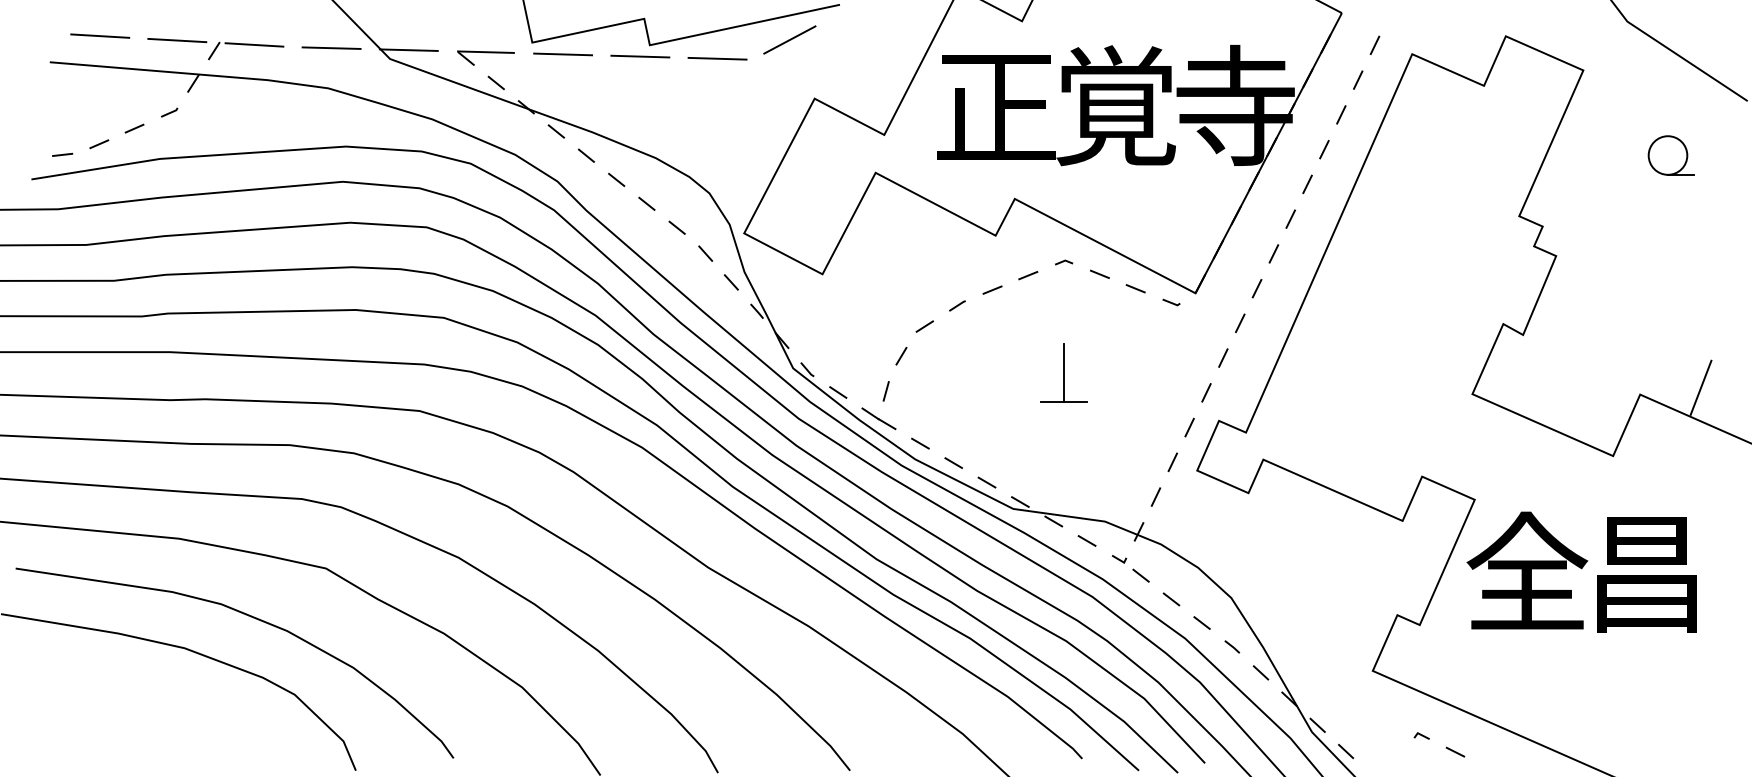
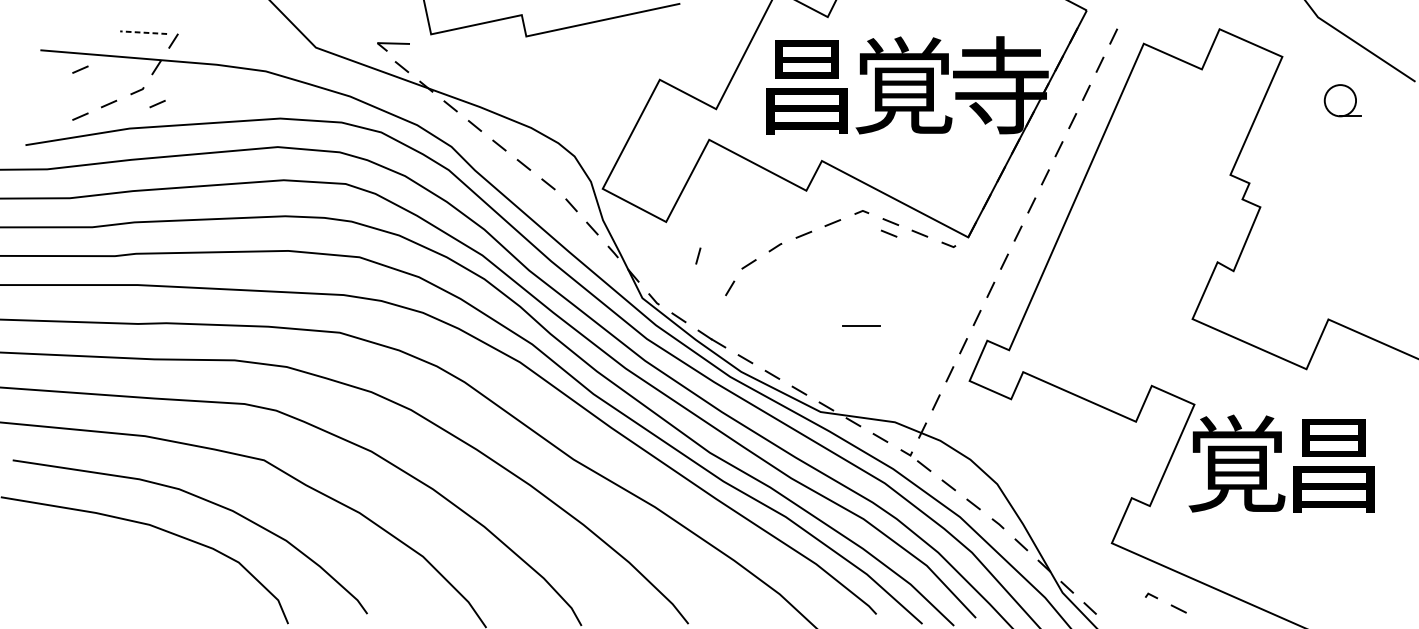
line: (100, 35) -> (81, 28), removed
line: (789, 39) -> (639, 31), removed
line: (176, 40) -> (142, 32), solid -> dashed
line: (254, 44) -> (206, 35), removed
line: (331, 47) -> (268, 38), removed
line: (408, 49) -> (330, 39), removed
line: (563, 54) -> (456, 43), removed
line: (640, 56) -> (518, 45), removed
part: (485, 57) -> (393, 46), size x0.7
line: (717, 58) -> (581, 47), removed
line: (99, 86) -> (80, 69), added
text: (996, 107) -> (807, 86), 正 -> 昌
line: (194, 128) -> (157, 103), added
line: (62, 154) -> (50, 124), removed
part: (1670, 155) -> (1342, 100), moved
line: (1097, 288) -> (888, 233), added
line: (1063, 373) -> (861, 302), removed
line: (1700, 387) -> (1377, 313), removed
line: (885, 391) -> (697, 256), moved
text: (1527, 572) -> (1237, 463), 全 -> 覚

